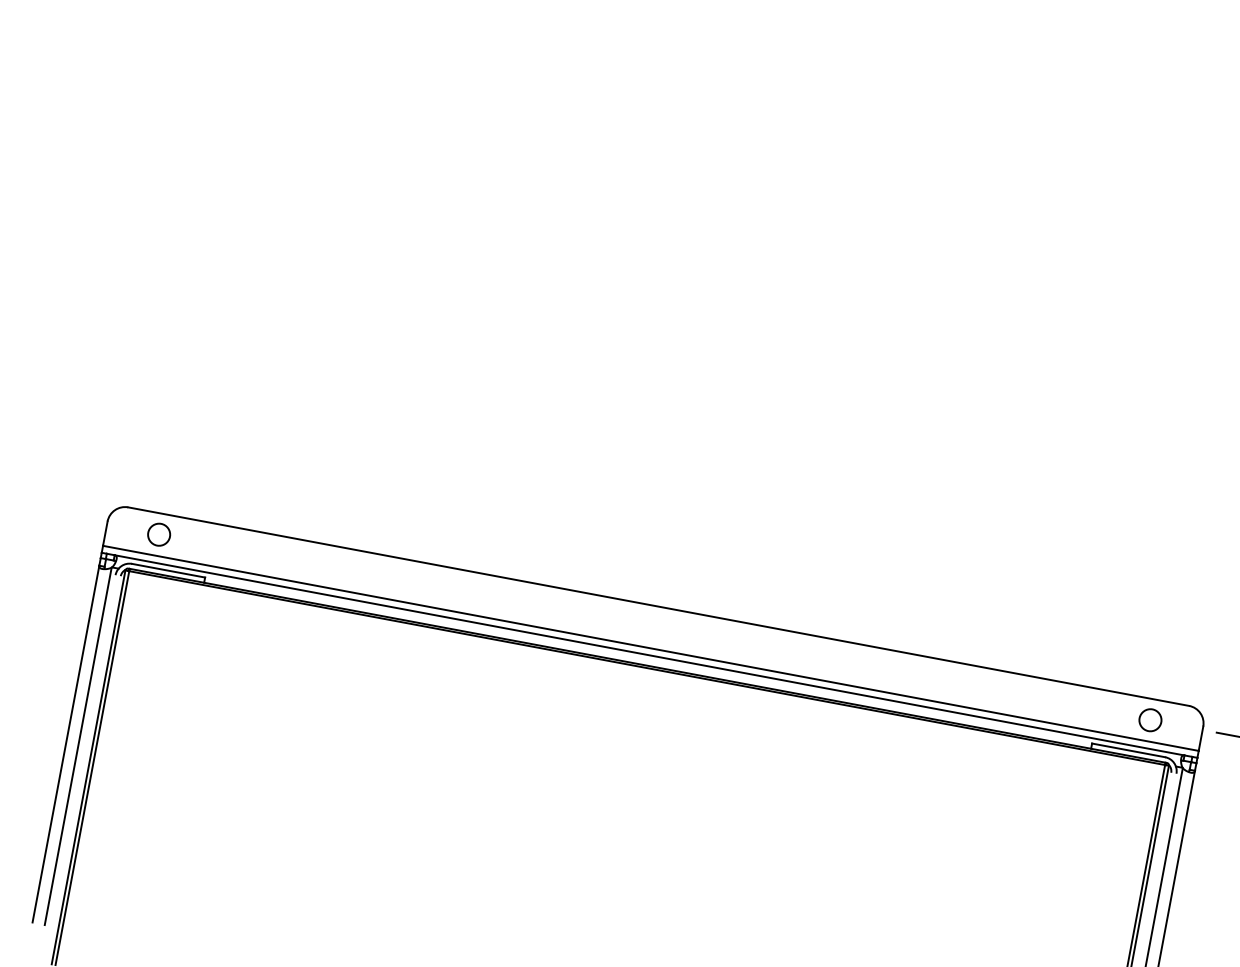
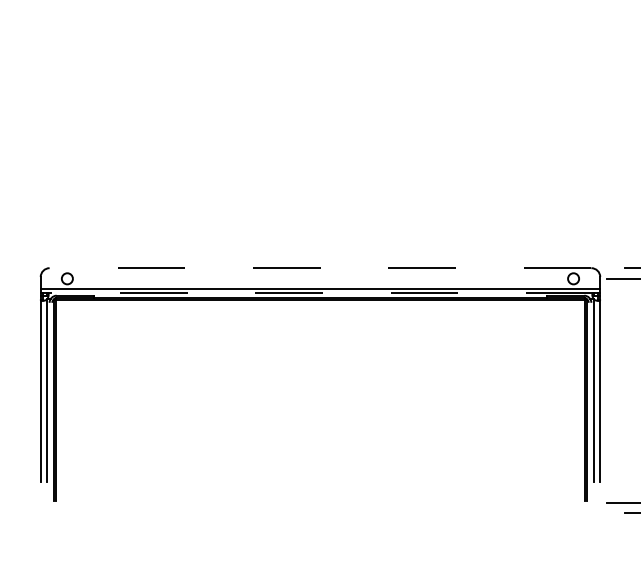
line: (658, 607) -> (320, 268), solid -> dashed
line: (649, 656) -> (320, 293), solid -> dashed

